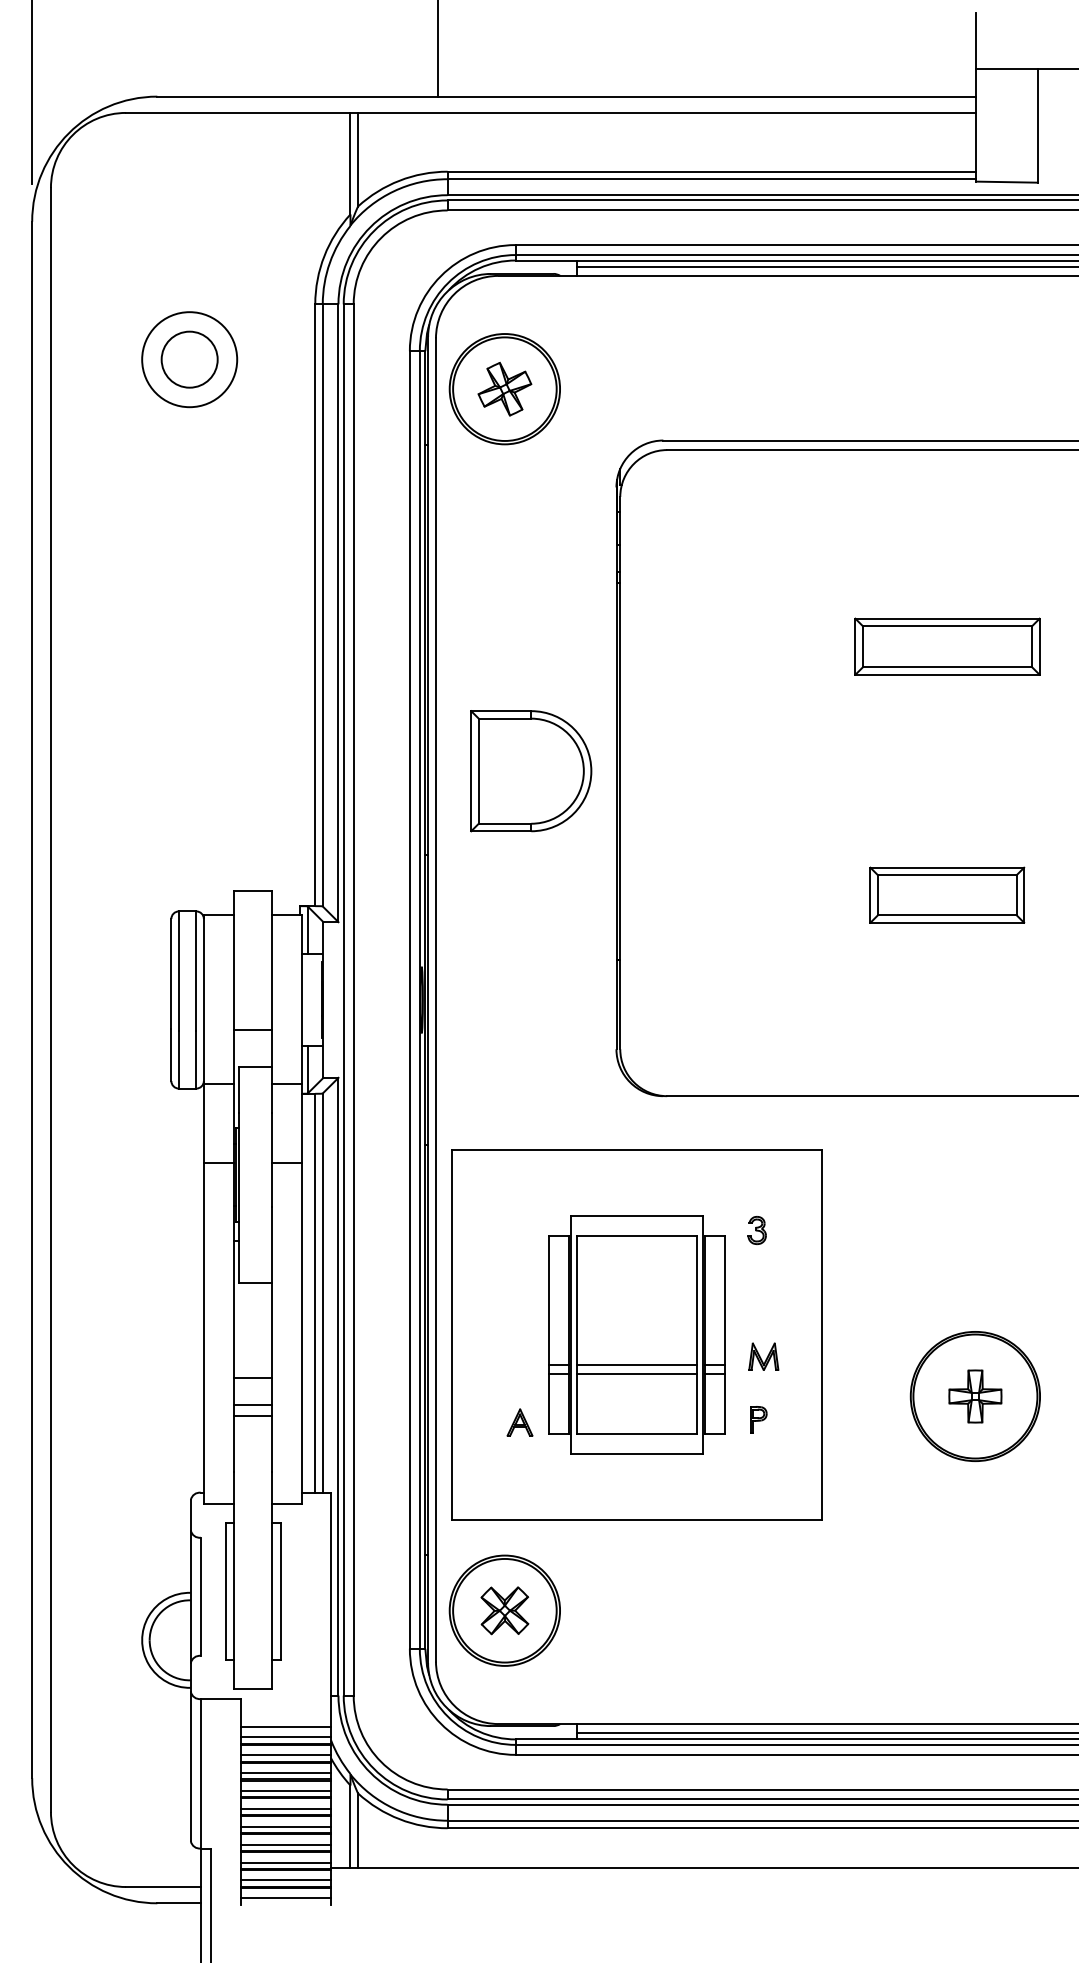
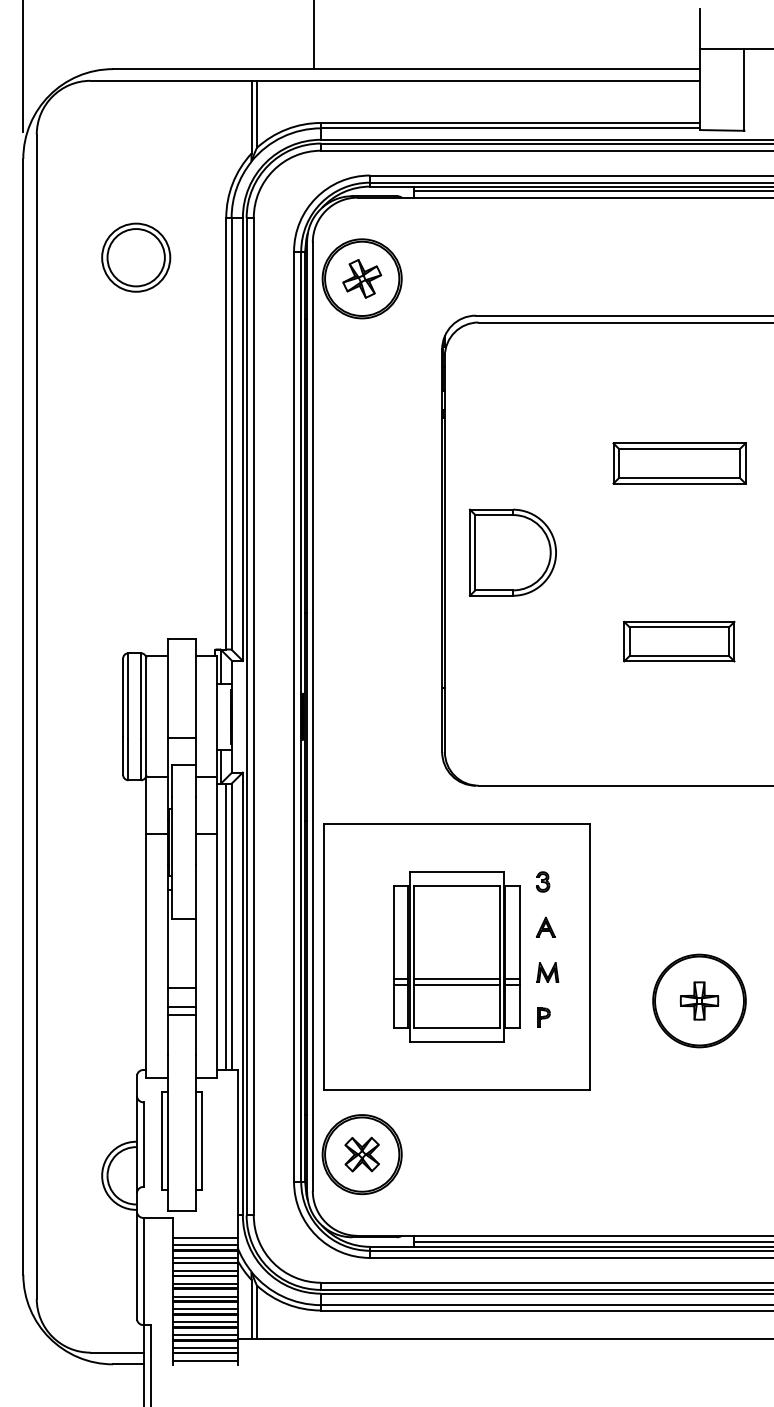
circle: (189, 359) -> (136, 257), size x1.43
part: (531, 771) -> (513, 552), moved
part: (519, 1422) -> (545, 927), moved

